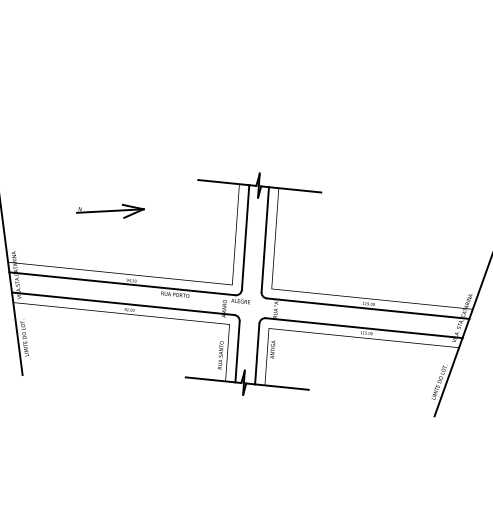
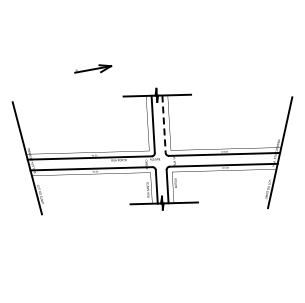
part: (111, 209) -> (93, 68), moved
line: (266, 240) -> (164, 124), solid -> dashed

